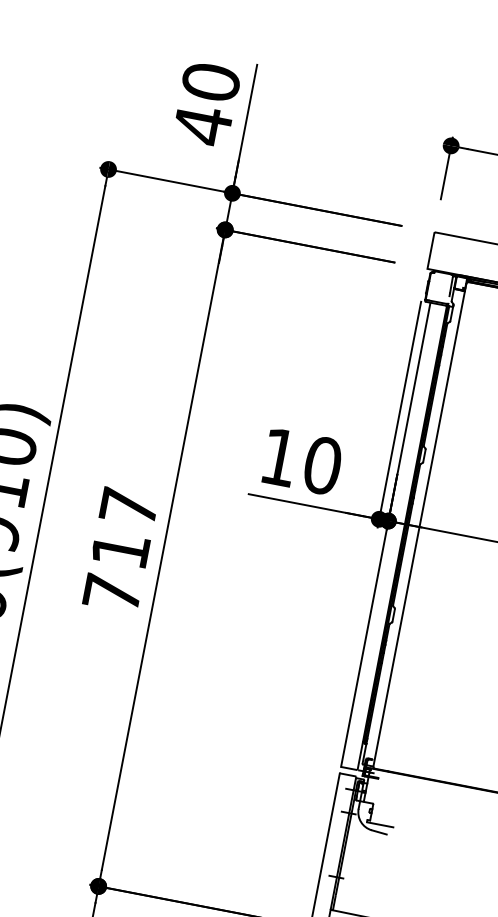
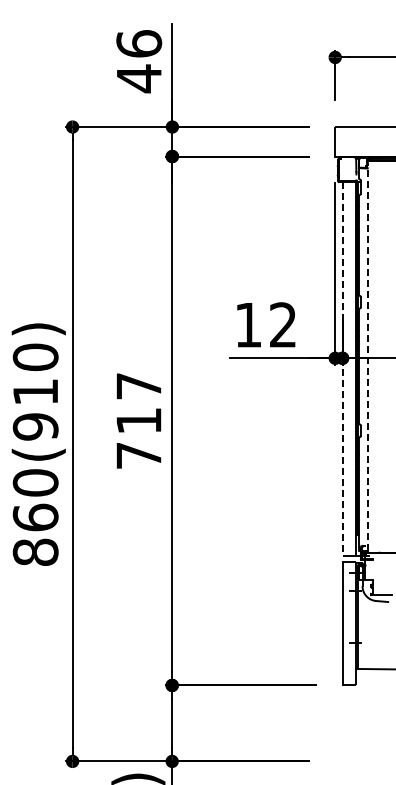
text: (210, 81) -> (138, 43), 40 -> 46
text: (323, 464) -> (283, 324), 10 -> 12
line: (419, 524) -> (367, 356), solid -> dashed
line: (385, 534) -> (342, 369), solid -> dashed

